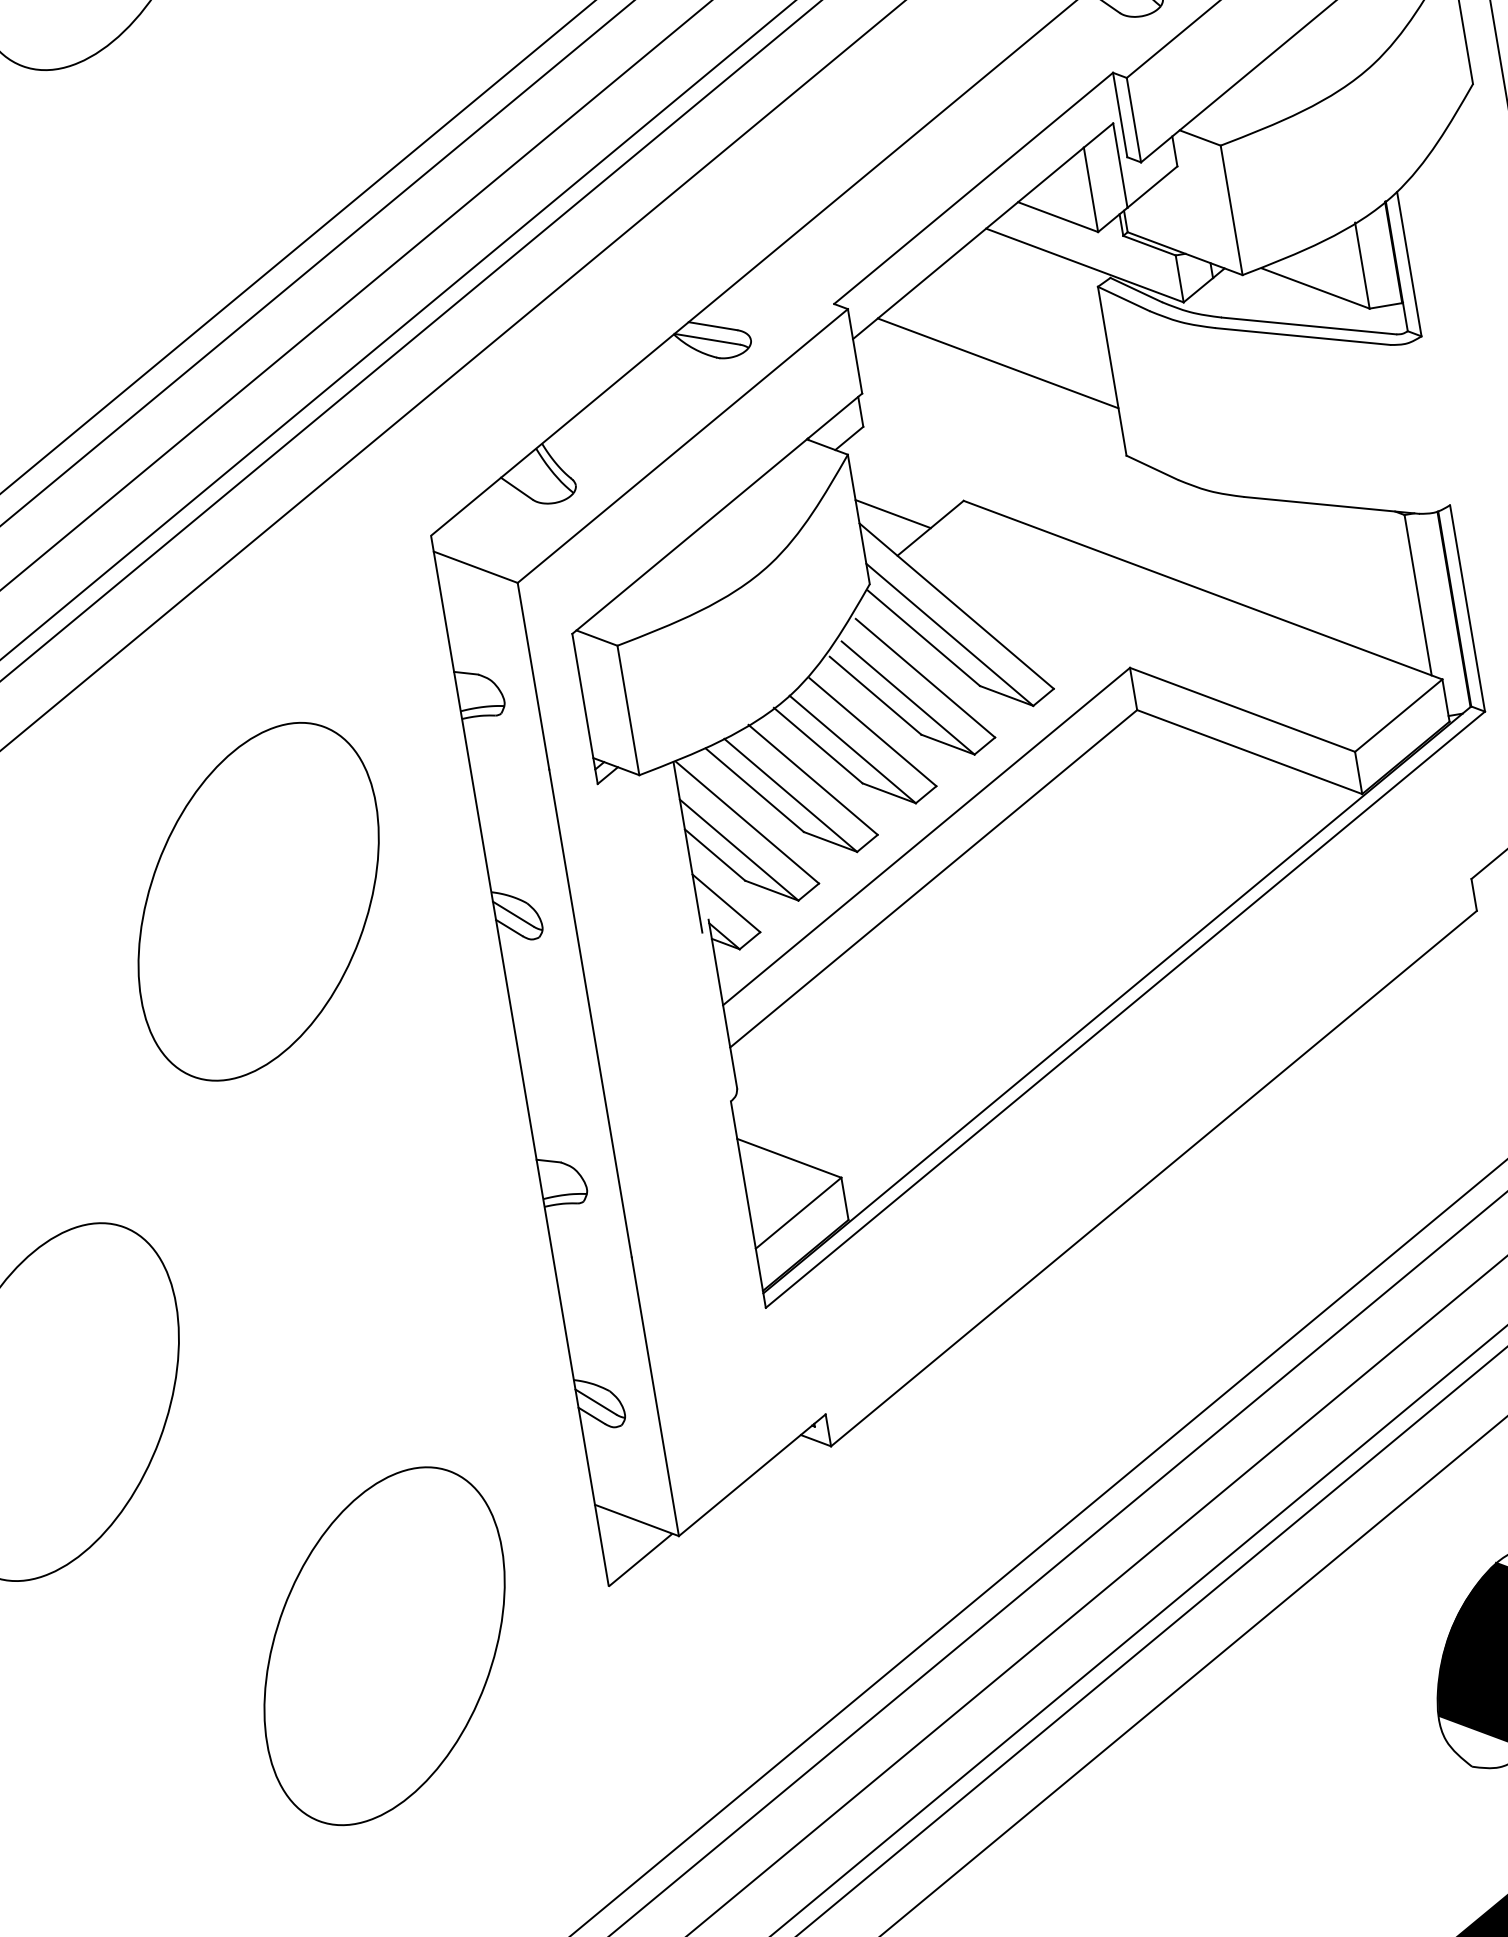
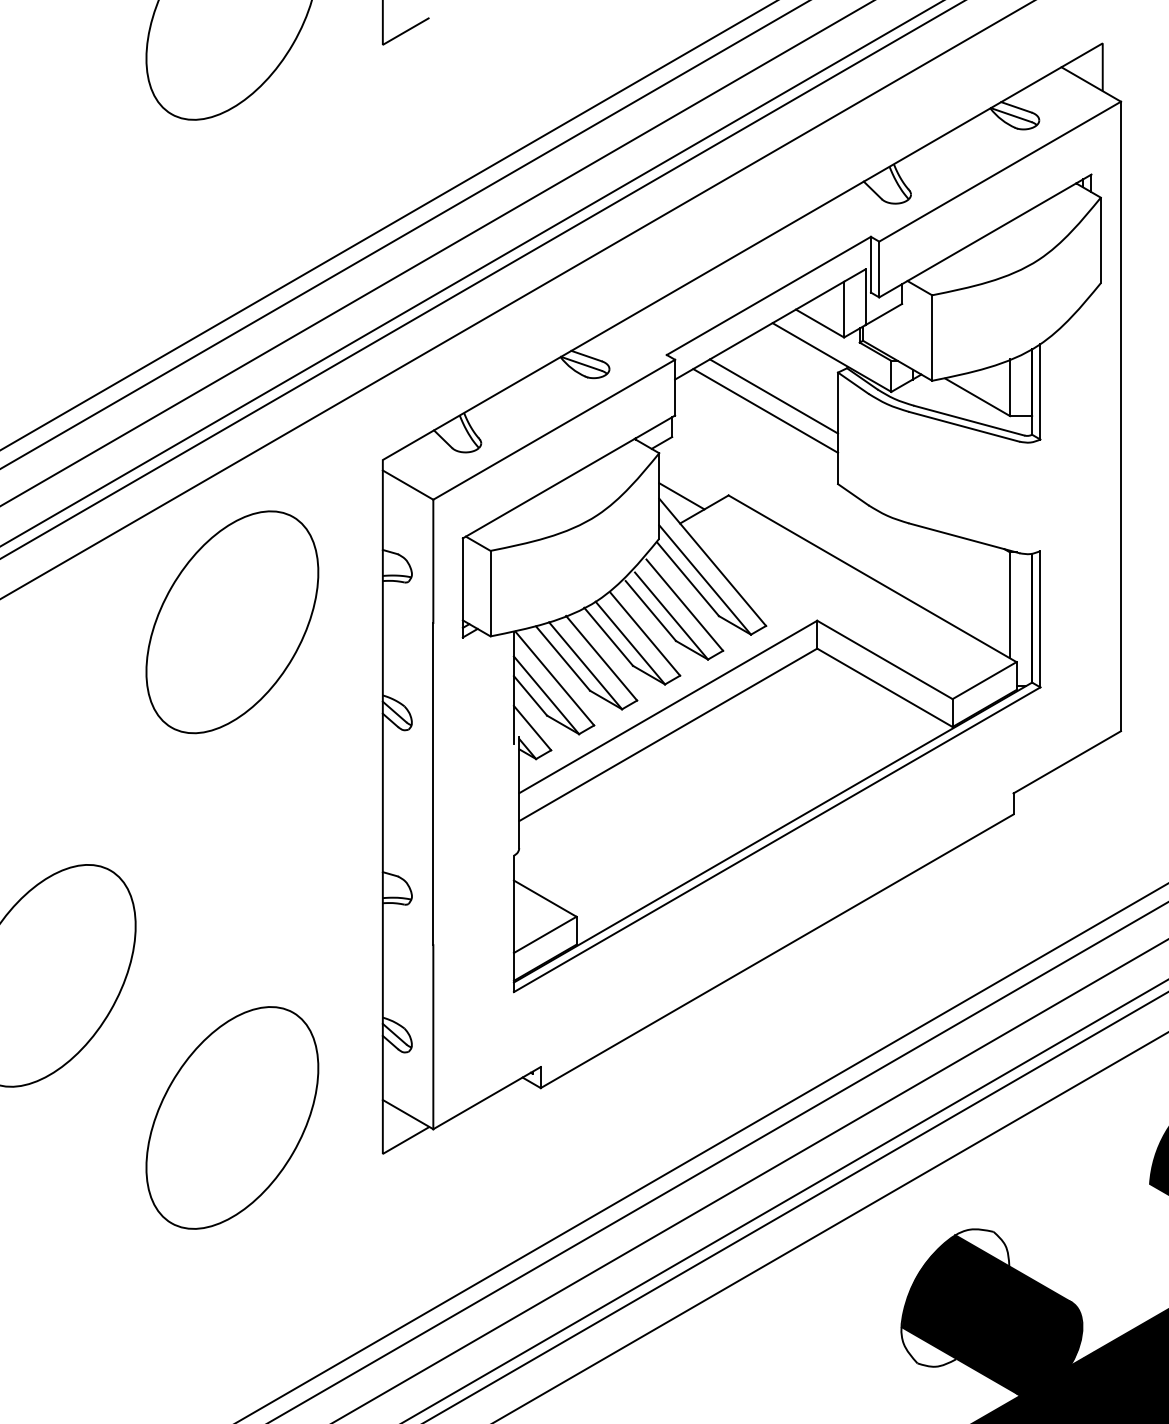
line: (1006, 339) -> (773, 396), added
part: (258, 902) -> (232, 622), moved
part: (384, 1645) -> (232, 1117), moved

